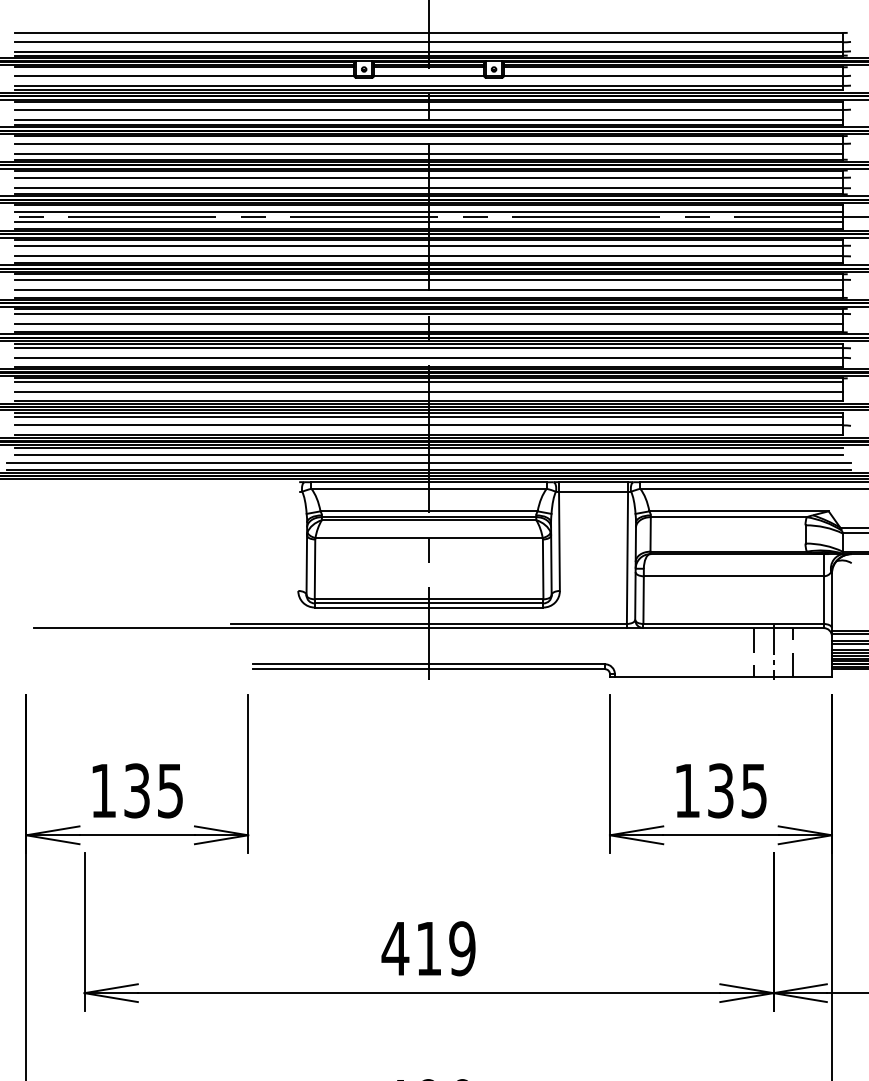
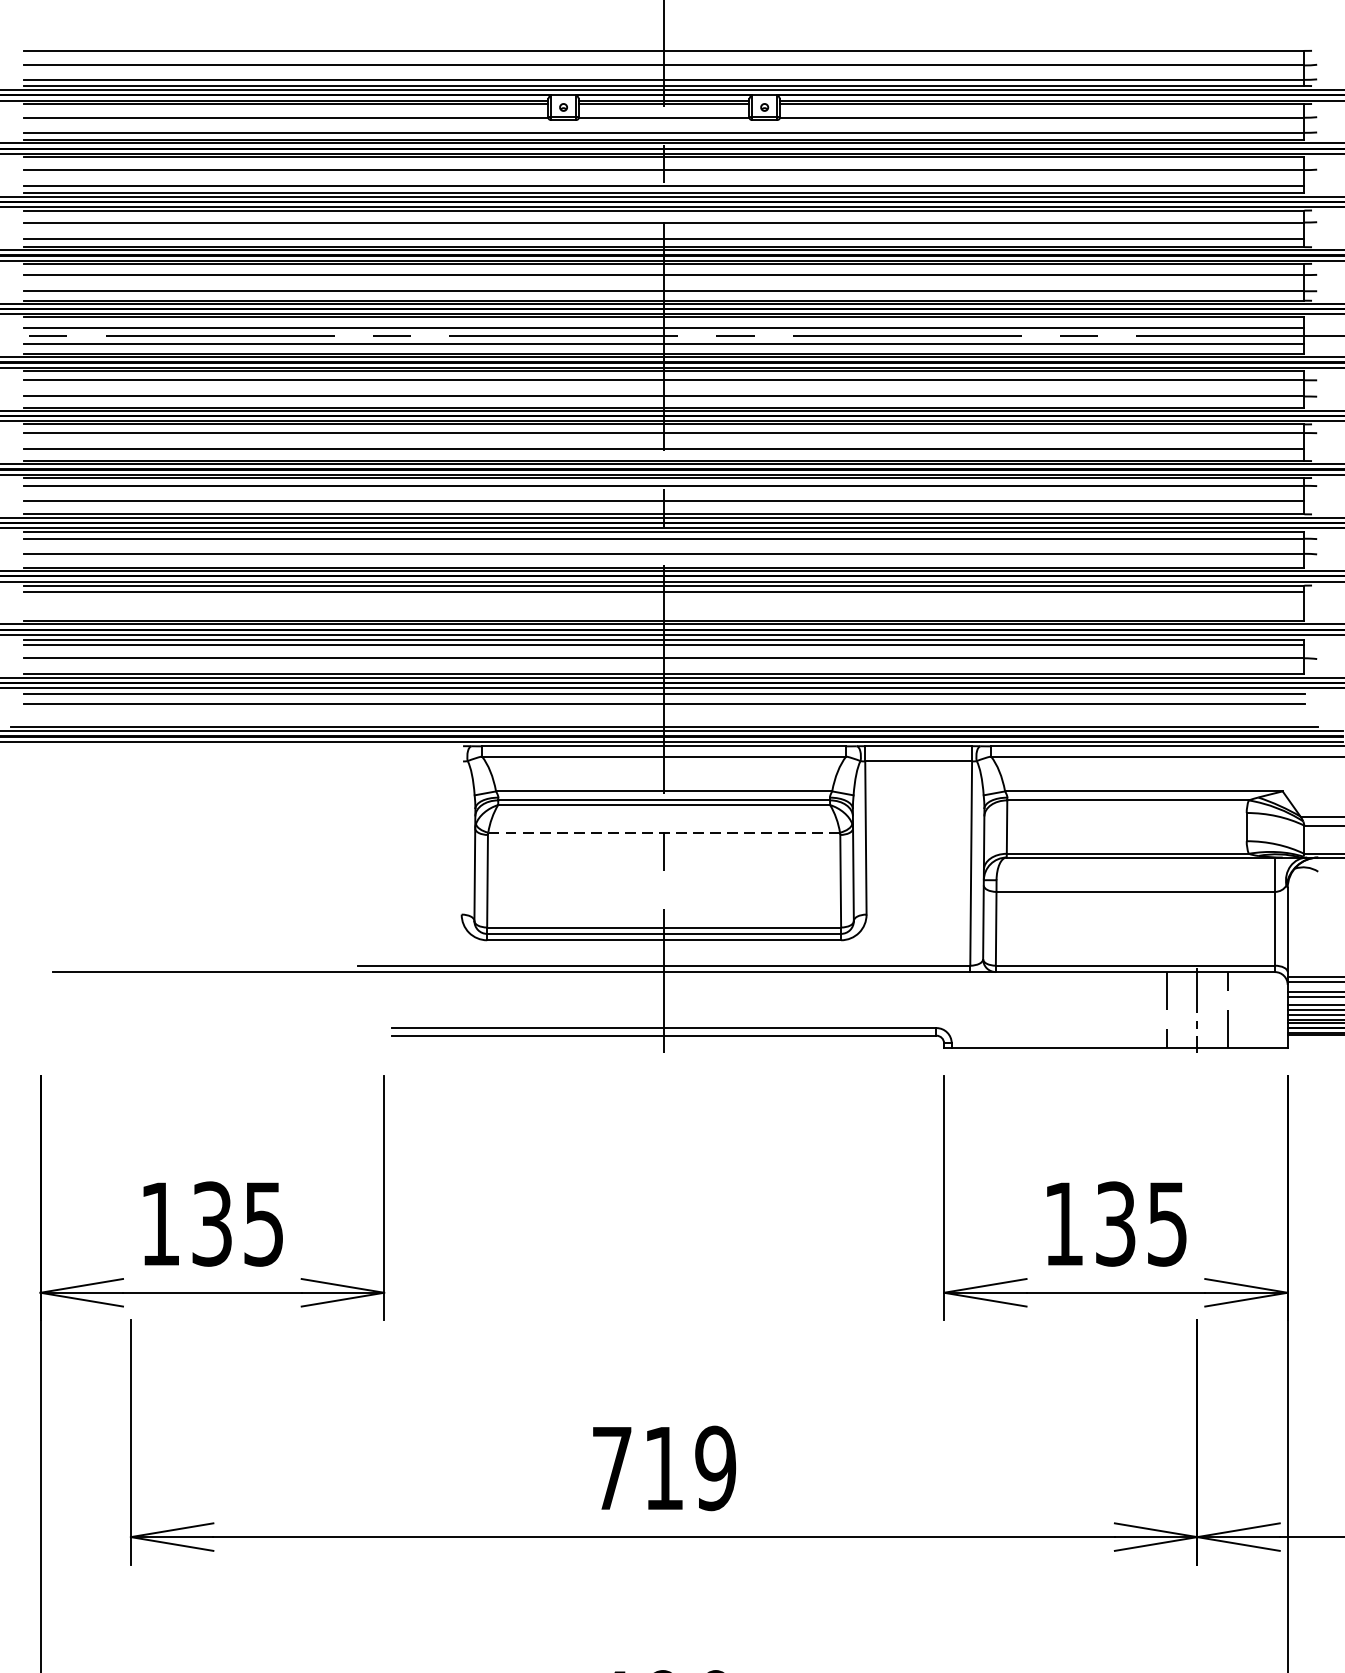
line: (428, 391) -> (663, 605), removed
line: (428, 463) -> (663, 717), removed
line: (429, 538) -> (664, 833), solid -> dashed
text: (395, 948) -> (612, 1468), 419 -> 719

